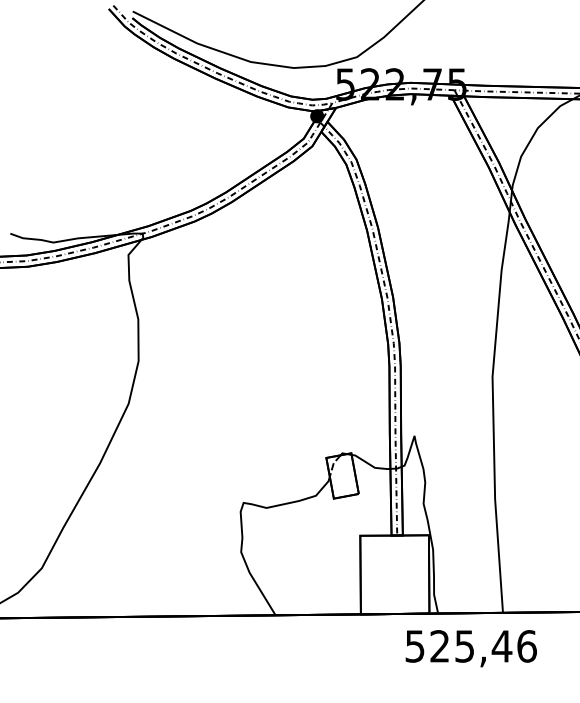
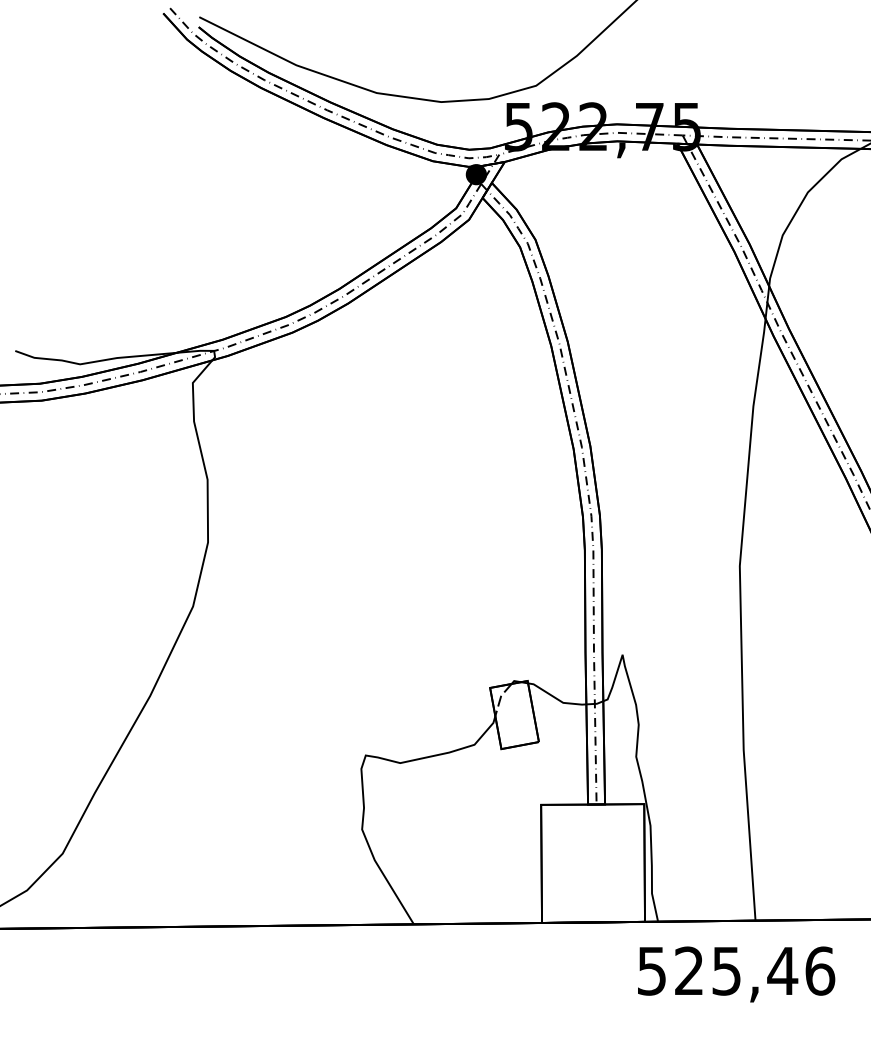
text: (470, 648) -> (735, 974), moved

